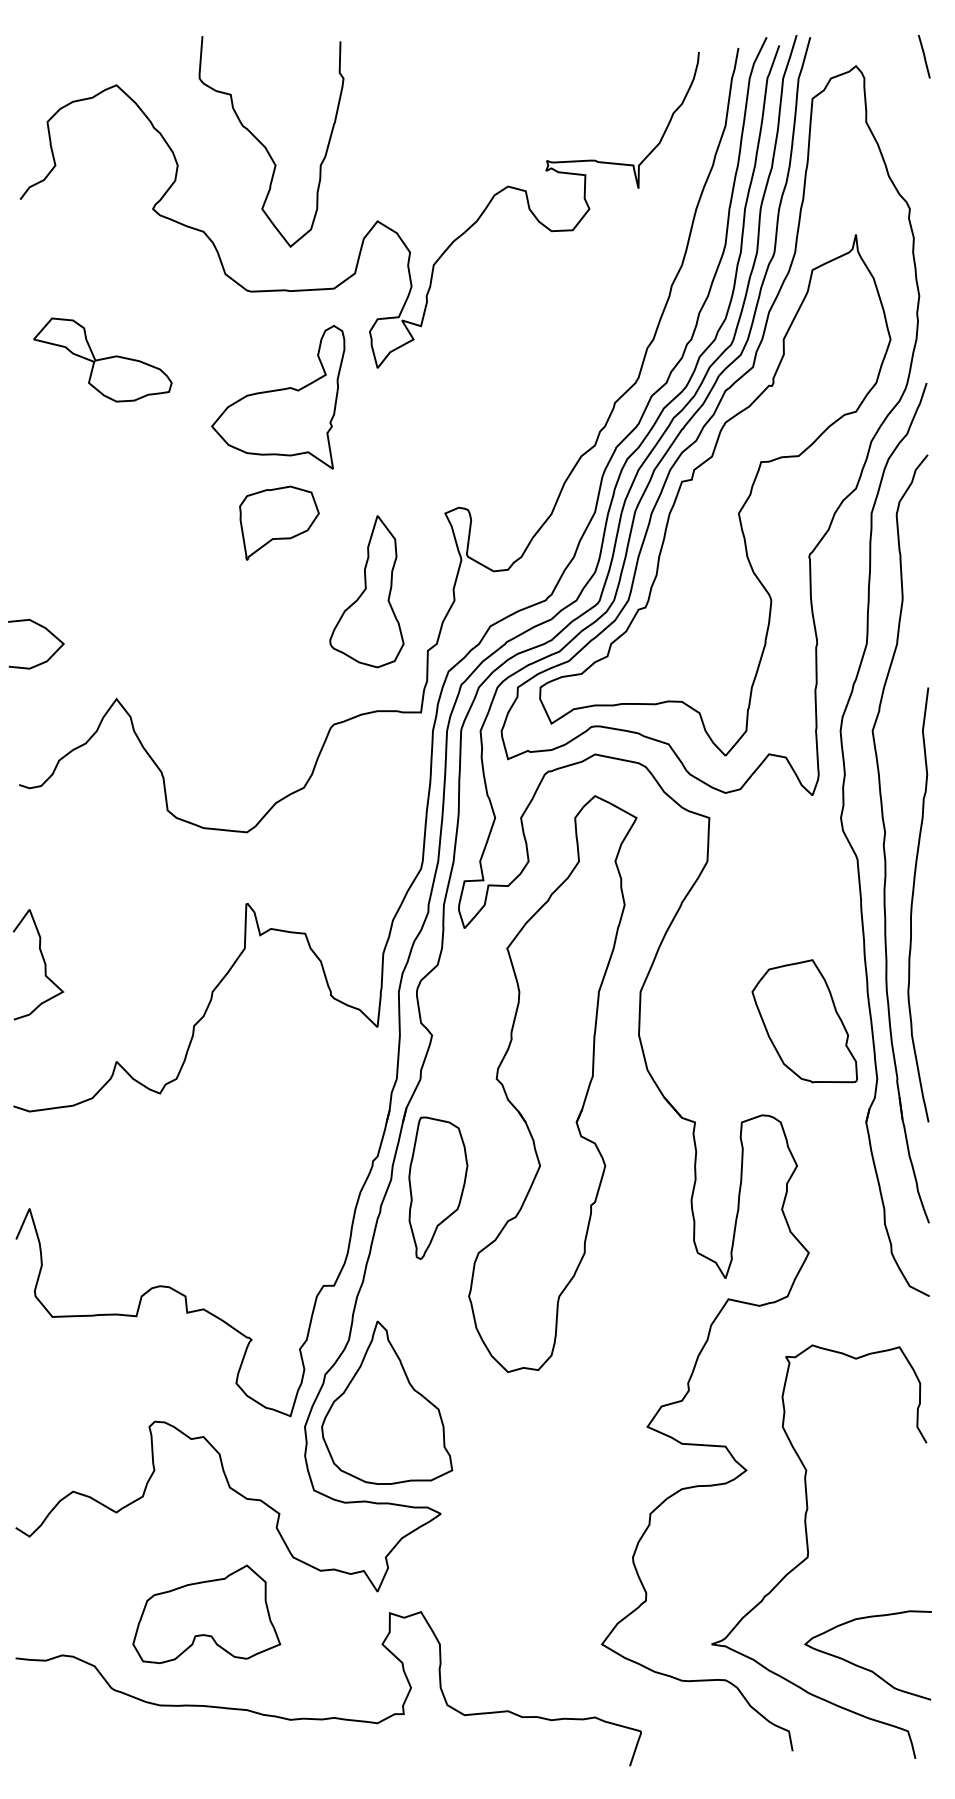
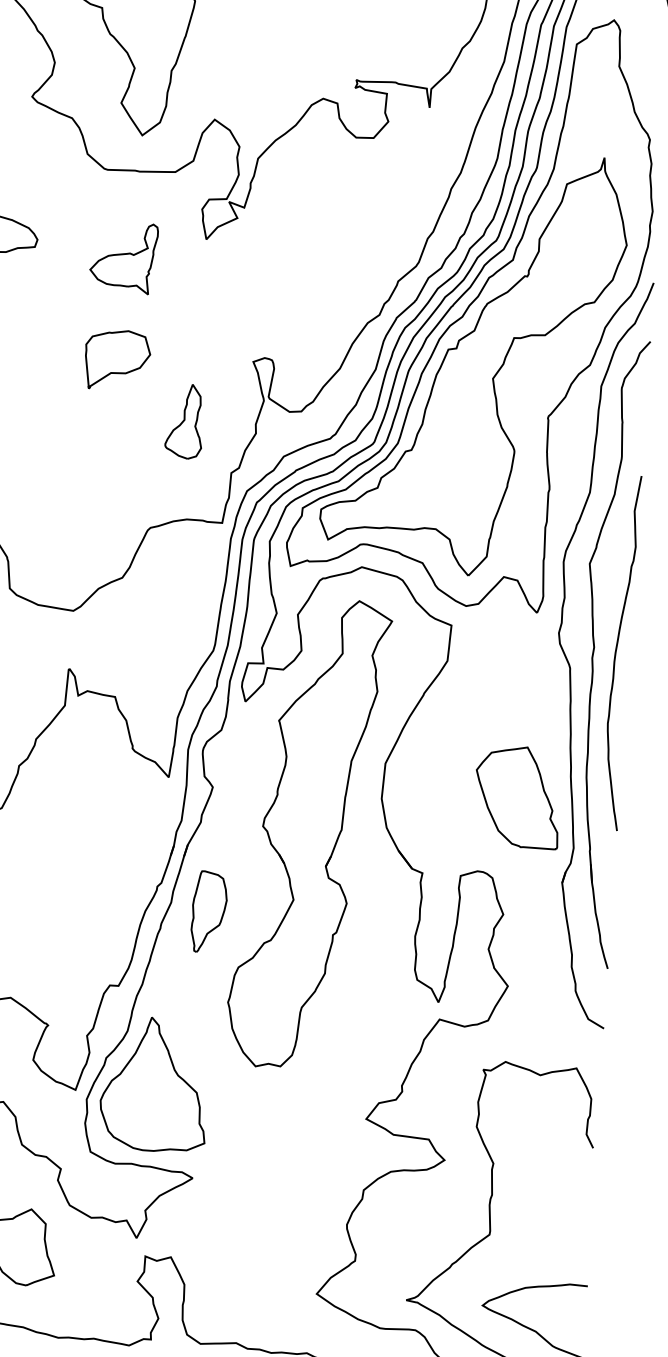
part: (278, 397) -> (123, 257), size x0.6
part: (366, 591) -> (184, 421), size x0.6
curve: (912, 904) -> (616, 652), moved
part: (438, 1187) -> (209, 911), size x0.7

